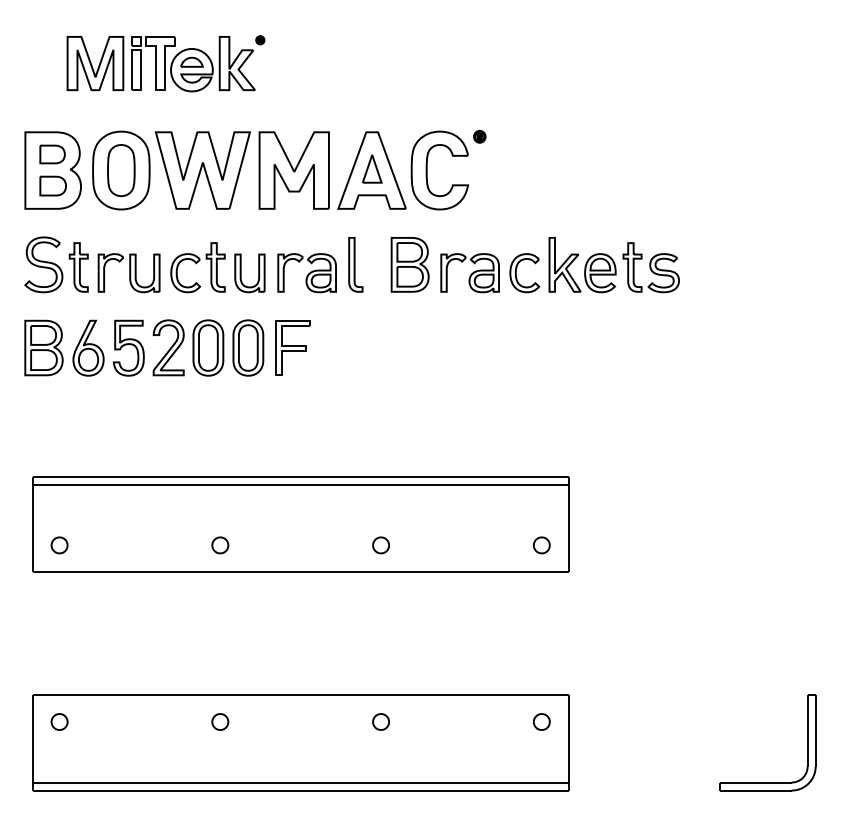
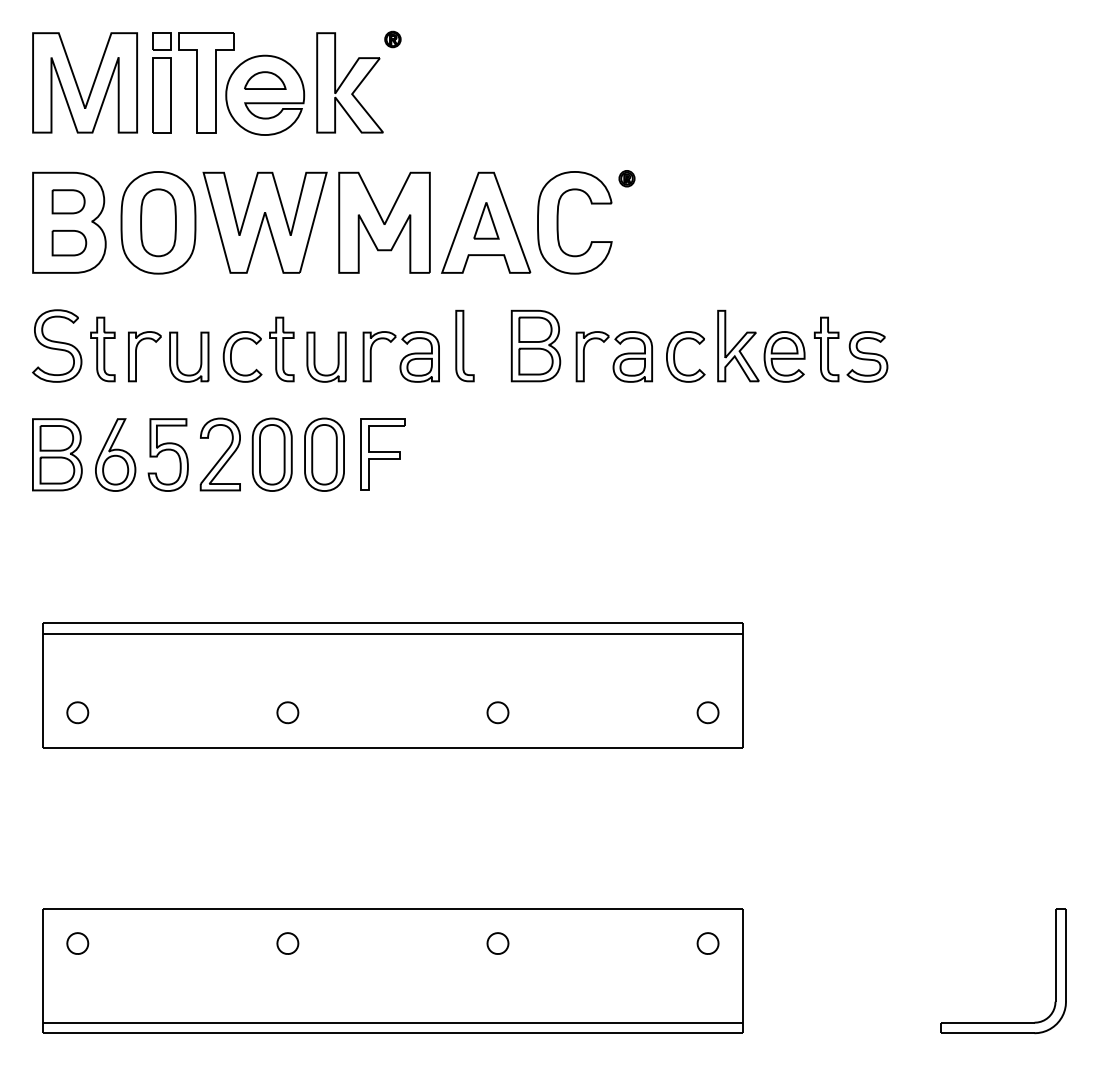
part: (165, 63) -> (216, 82), size x1.43

